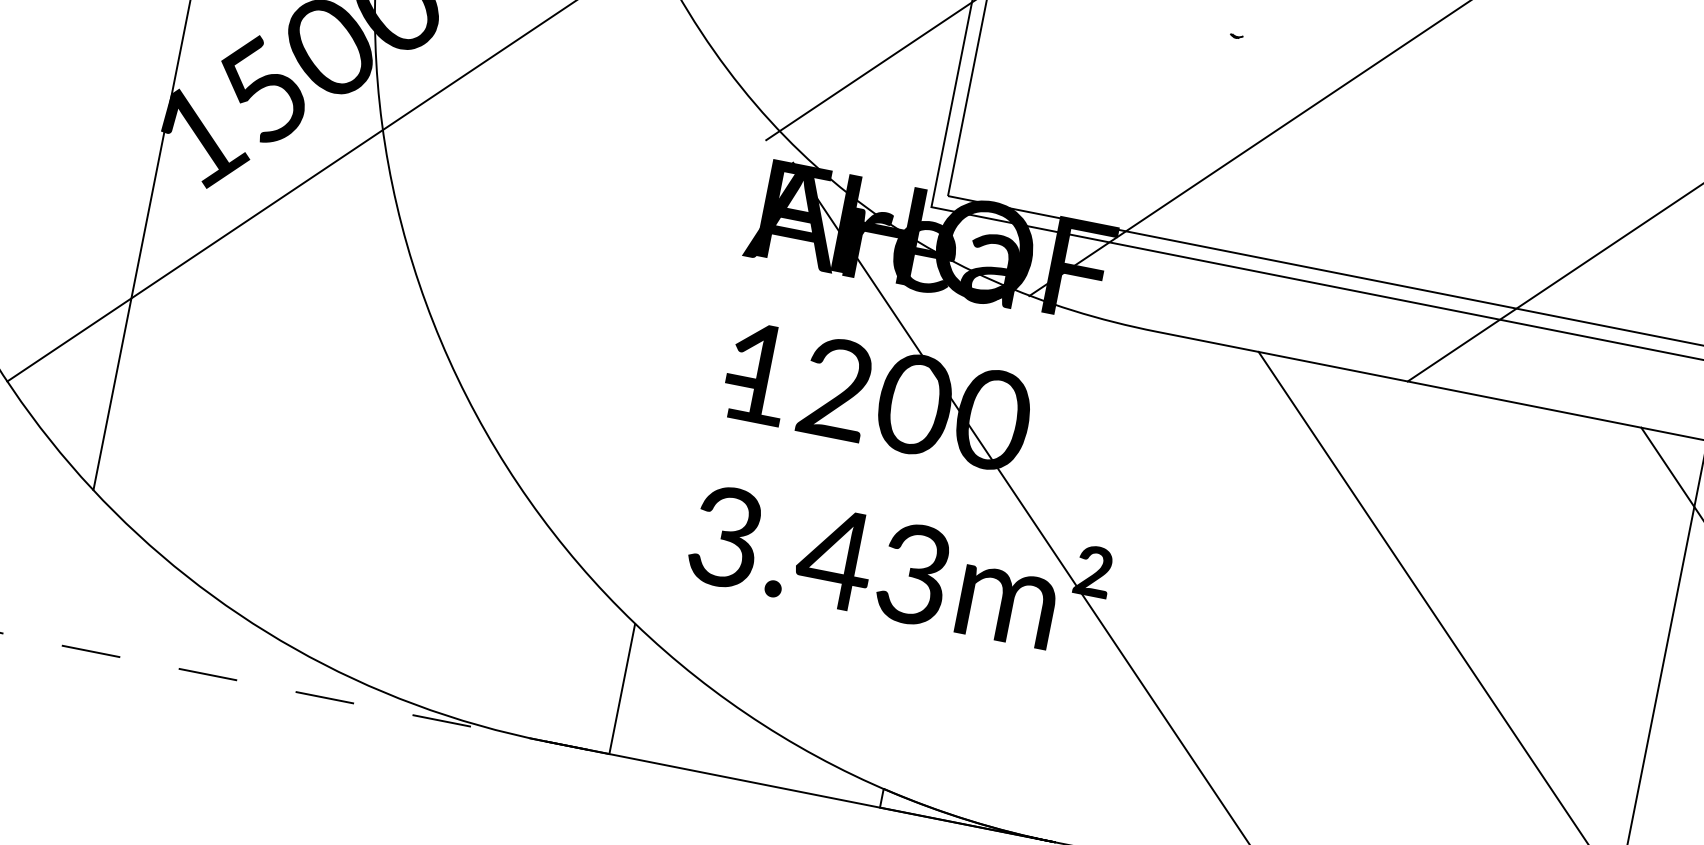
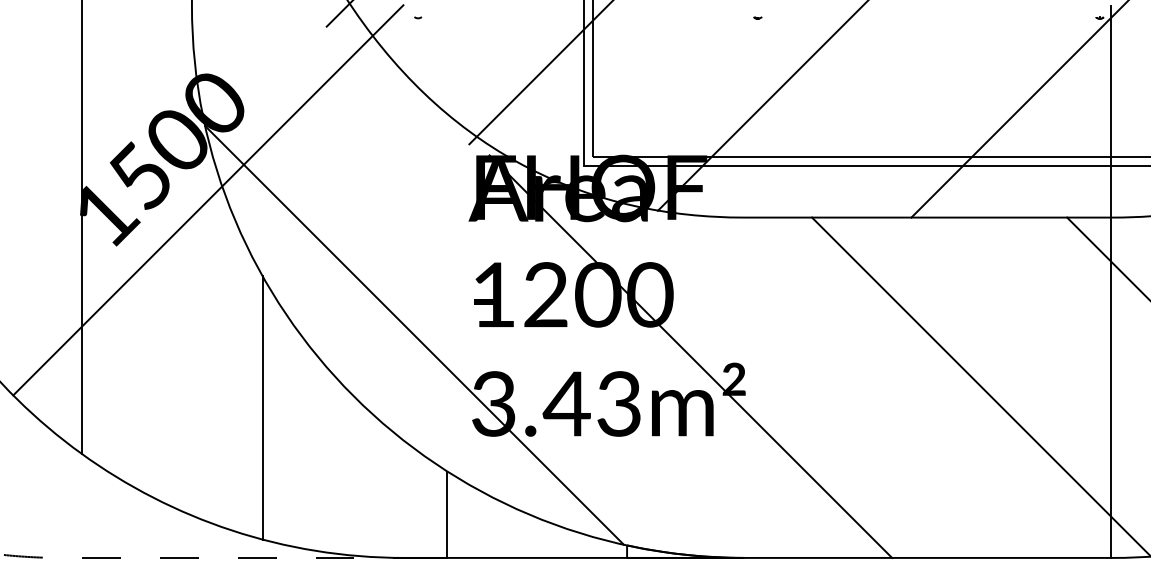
line: (627, 410) -> (414, 335), added
line: (377, 473) -> (262, 407), added

